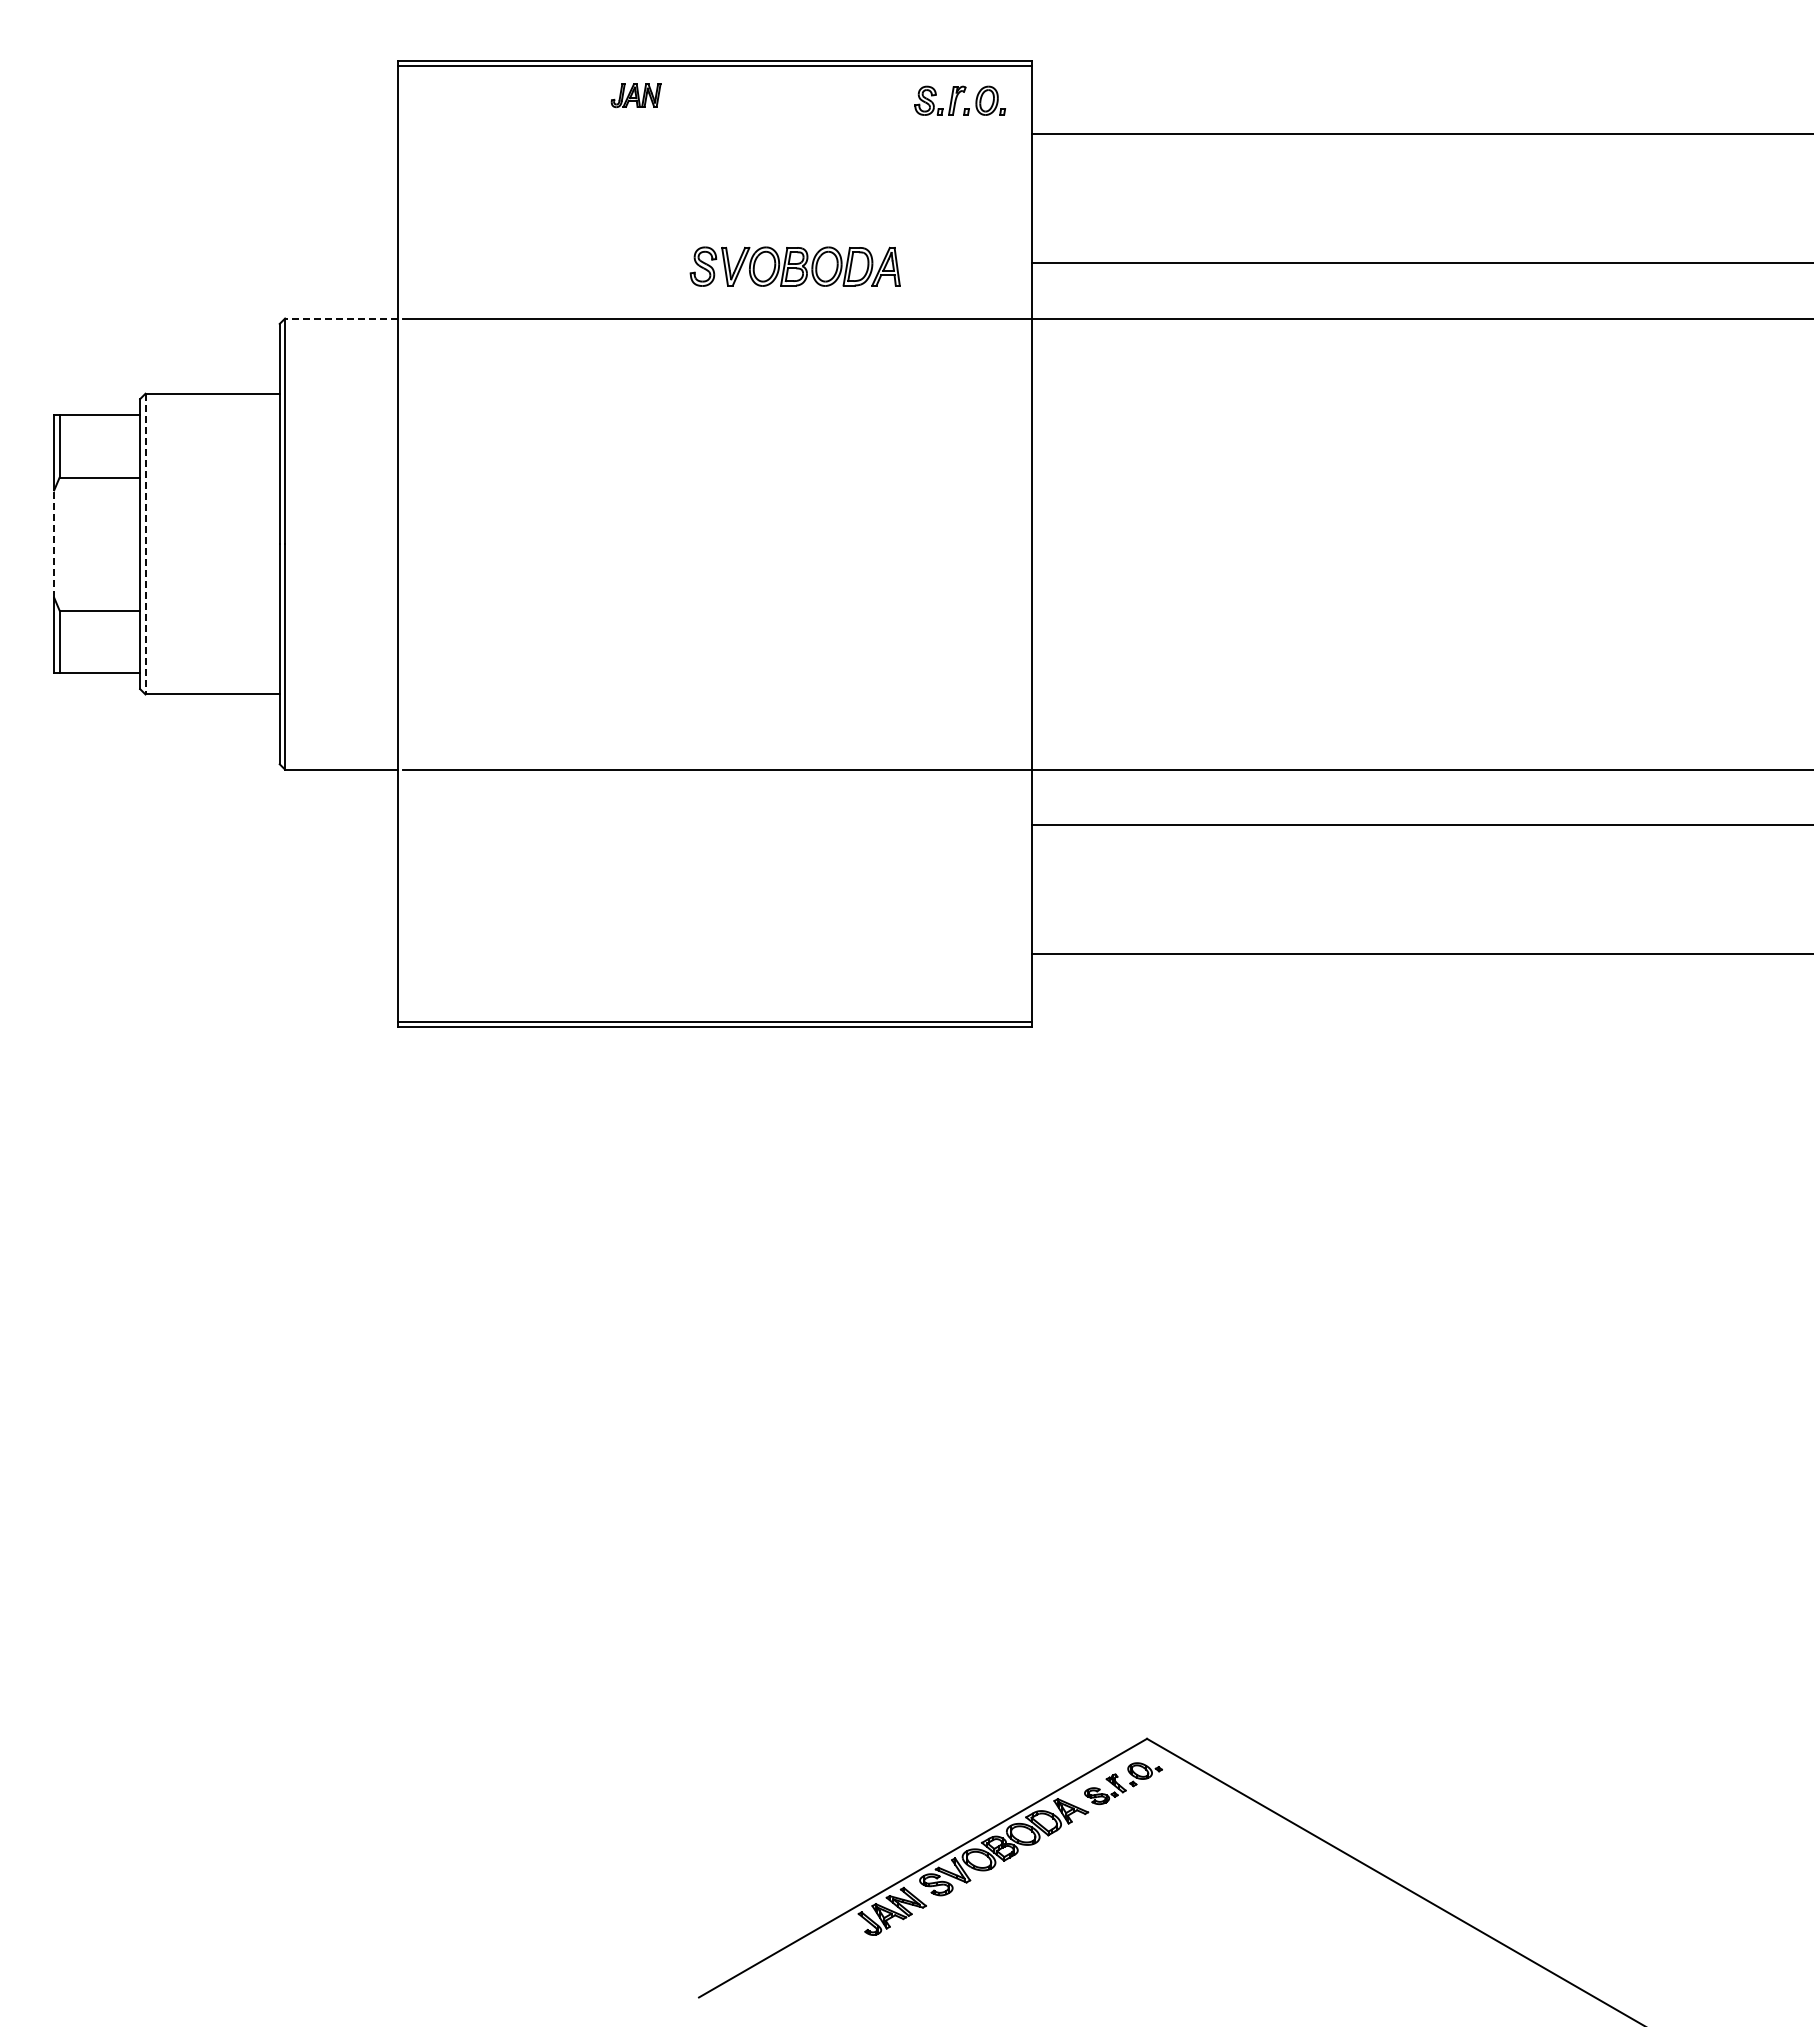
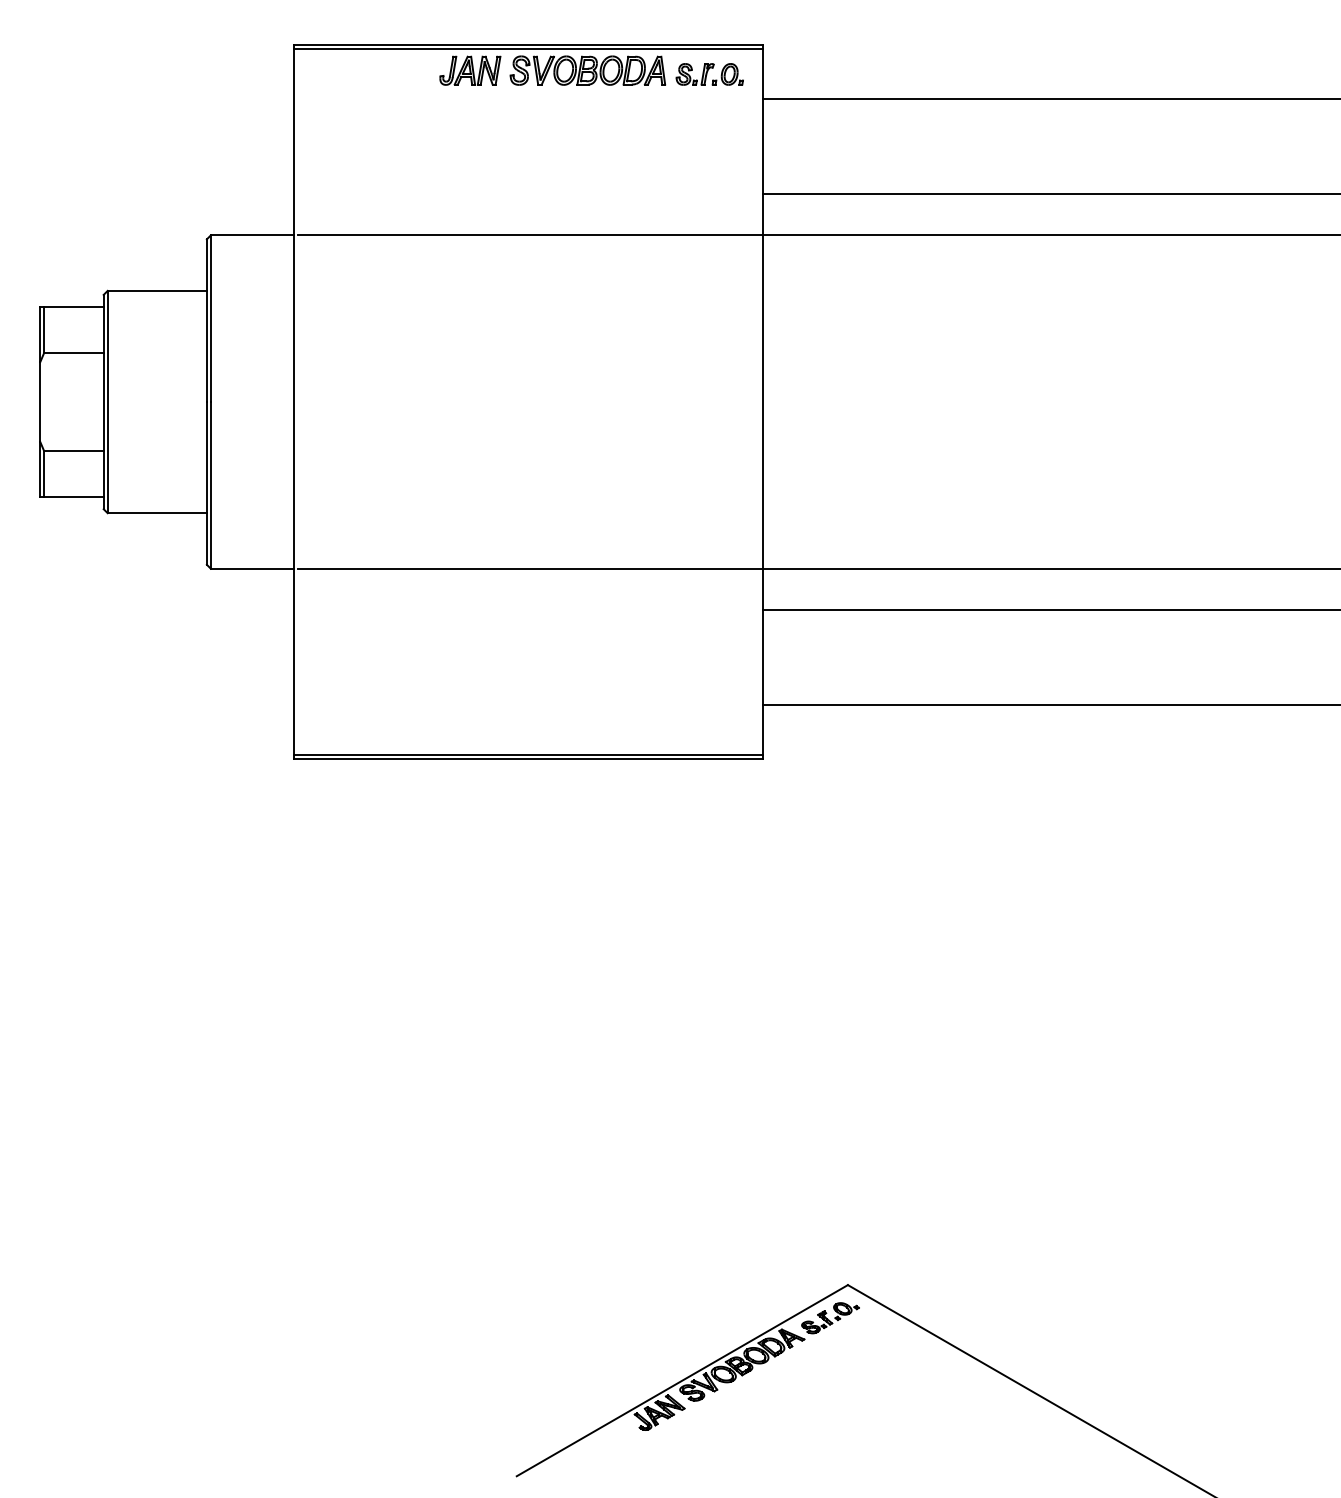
part: (635, 95) -> (469, 70), size x1.67
part: (794, 266) -> (587, 70), moved
line: (341, 318) -> (252, 235), dashed -> solid
line: (54, 544) -> (40, 402), dashed -> solid
line: (145, 544) -> (107, 402), dashed -> solid

